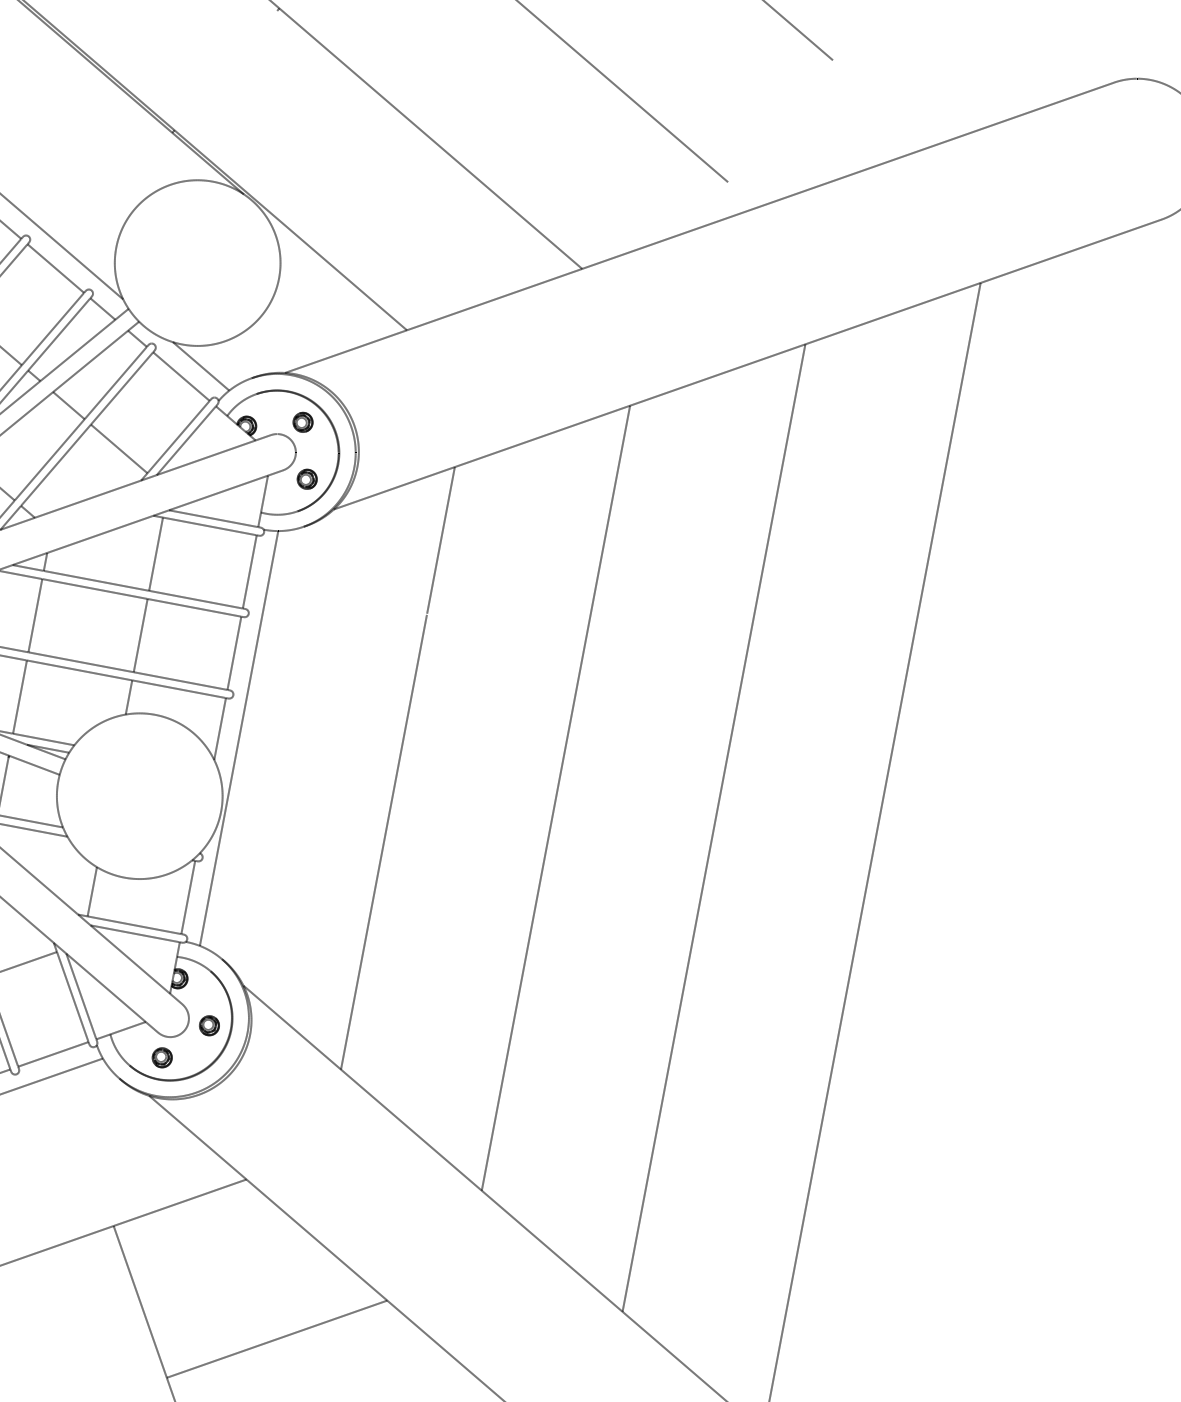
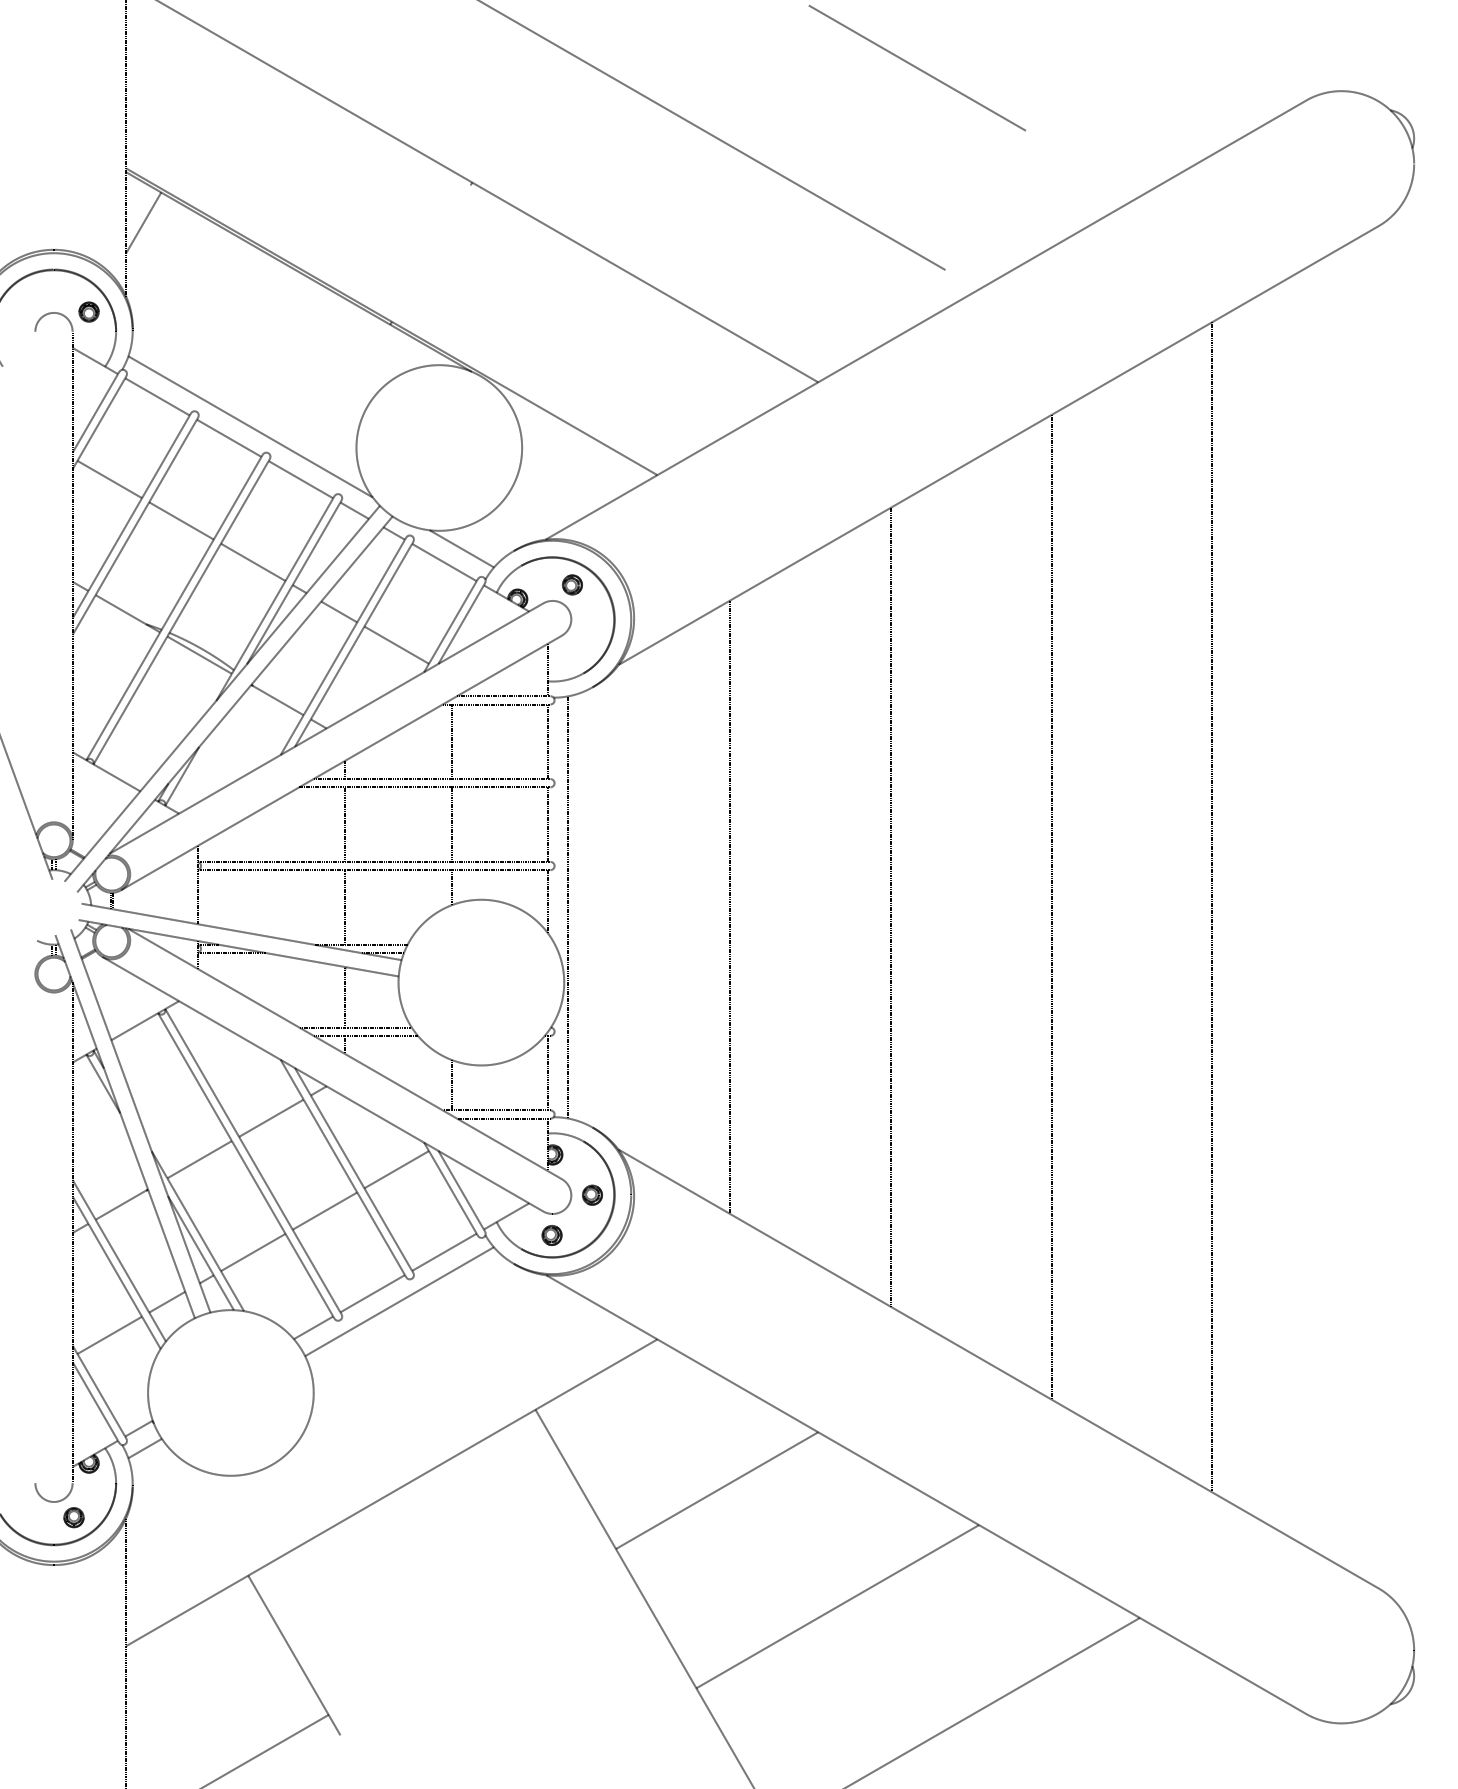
part: (306, 478) -> (586, 639), removed

